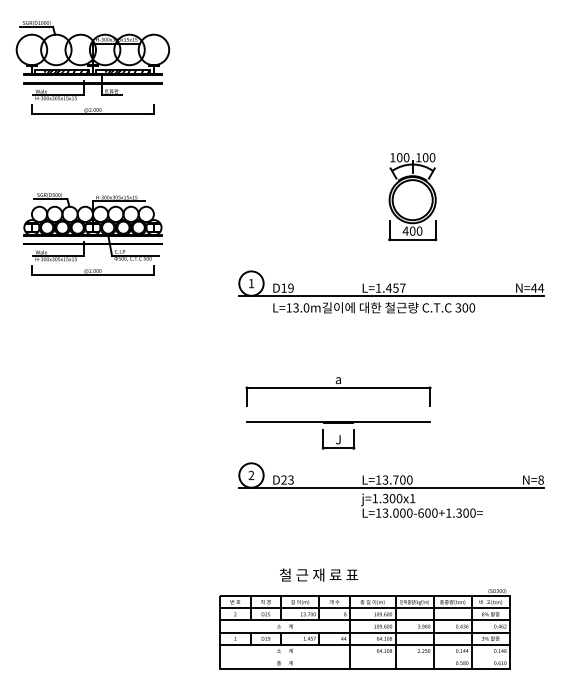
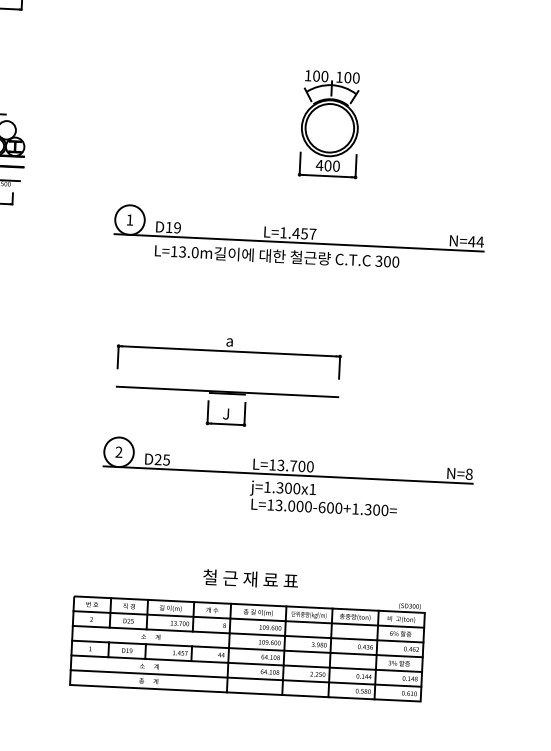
text: (290, 479) -> (166, 459), D23 -> D25
text: (319, 574) -> (251, 578), moved
line: (364, 657) -> (245, 678), added

